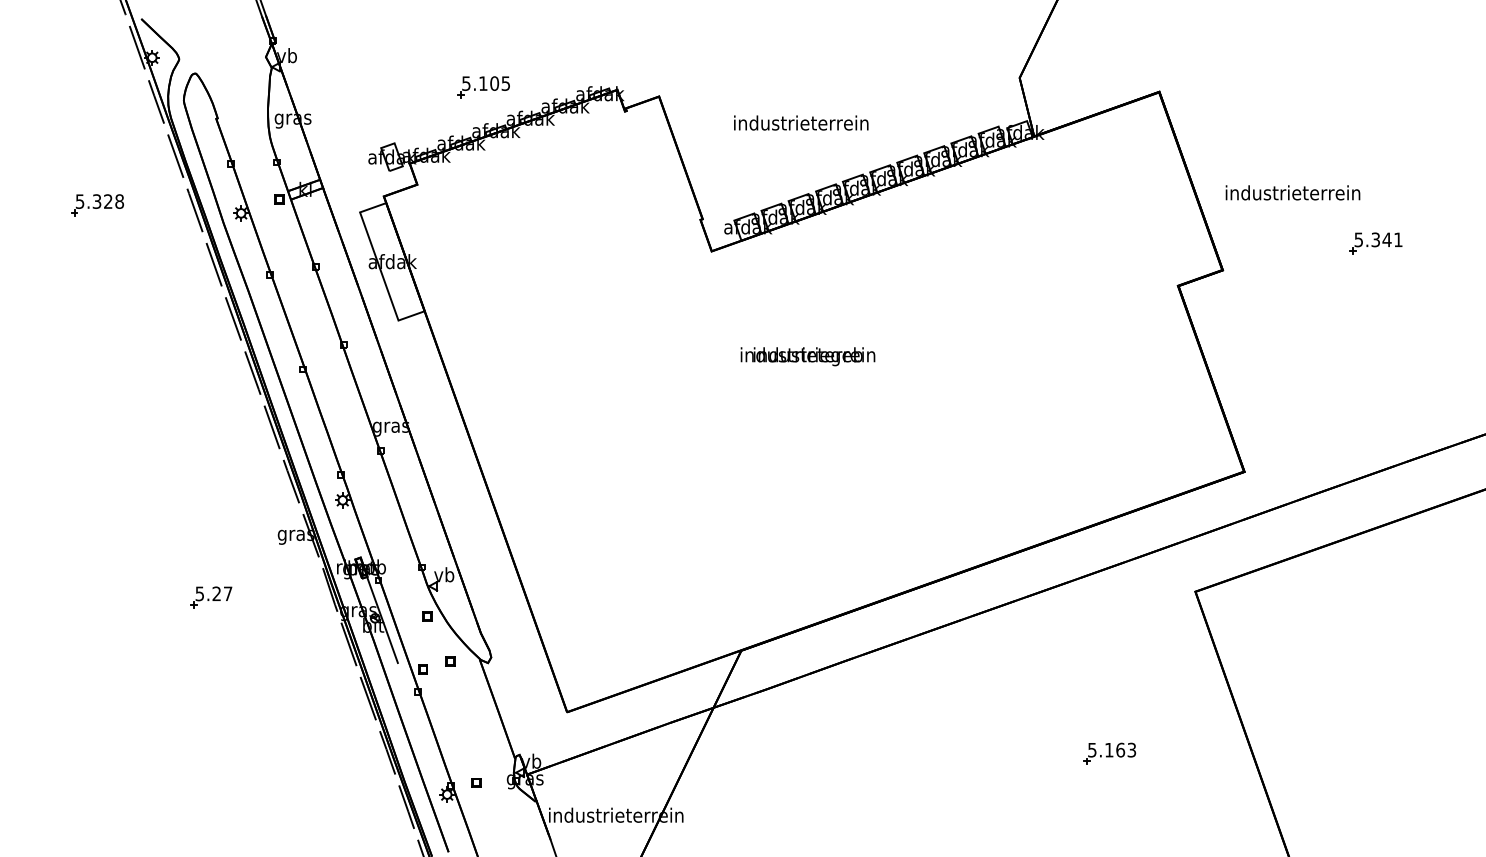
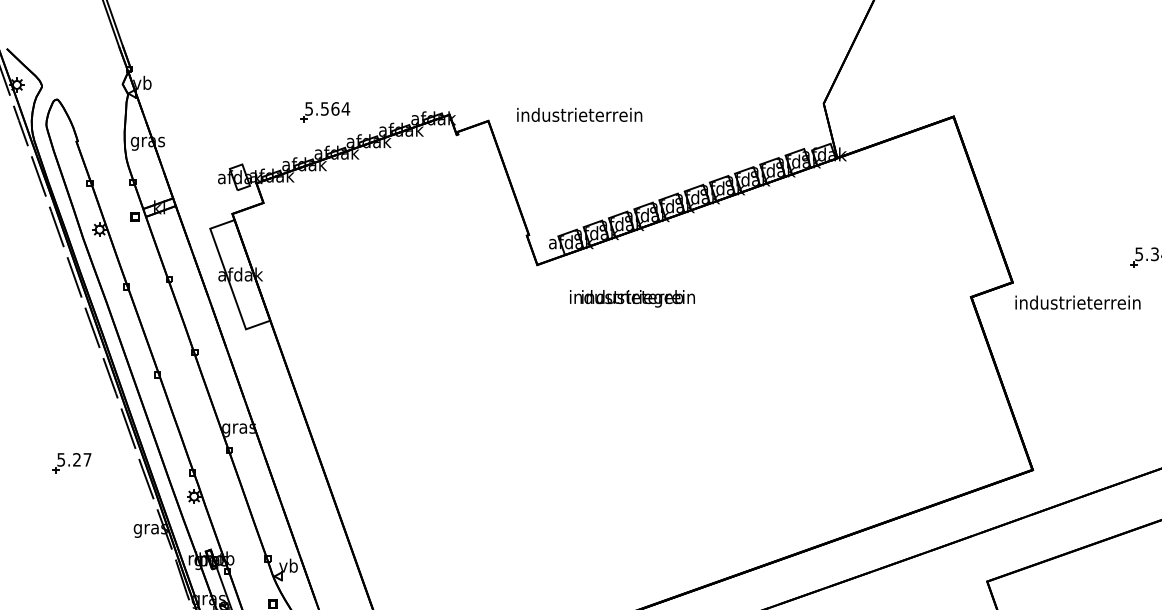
text: (494, 83) -> (335, 108), 5.105 -> 5.564
text: (801, 122) -> (579, 114), moved
text: (1292, 192) -> (1077, 302), moved
text: (807, 356) -> (631, 298), moved
part: (211, 597) -> (72, 463), moved

